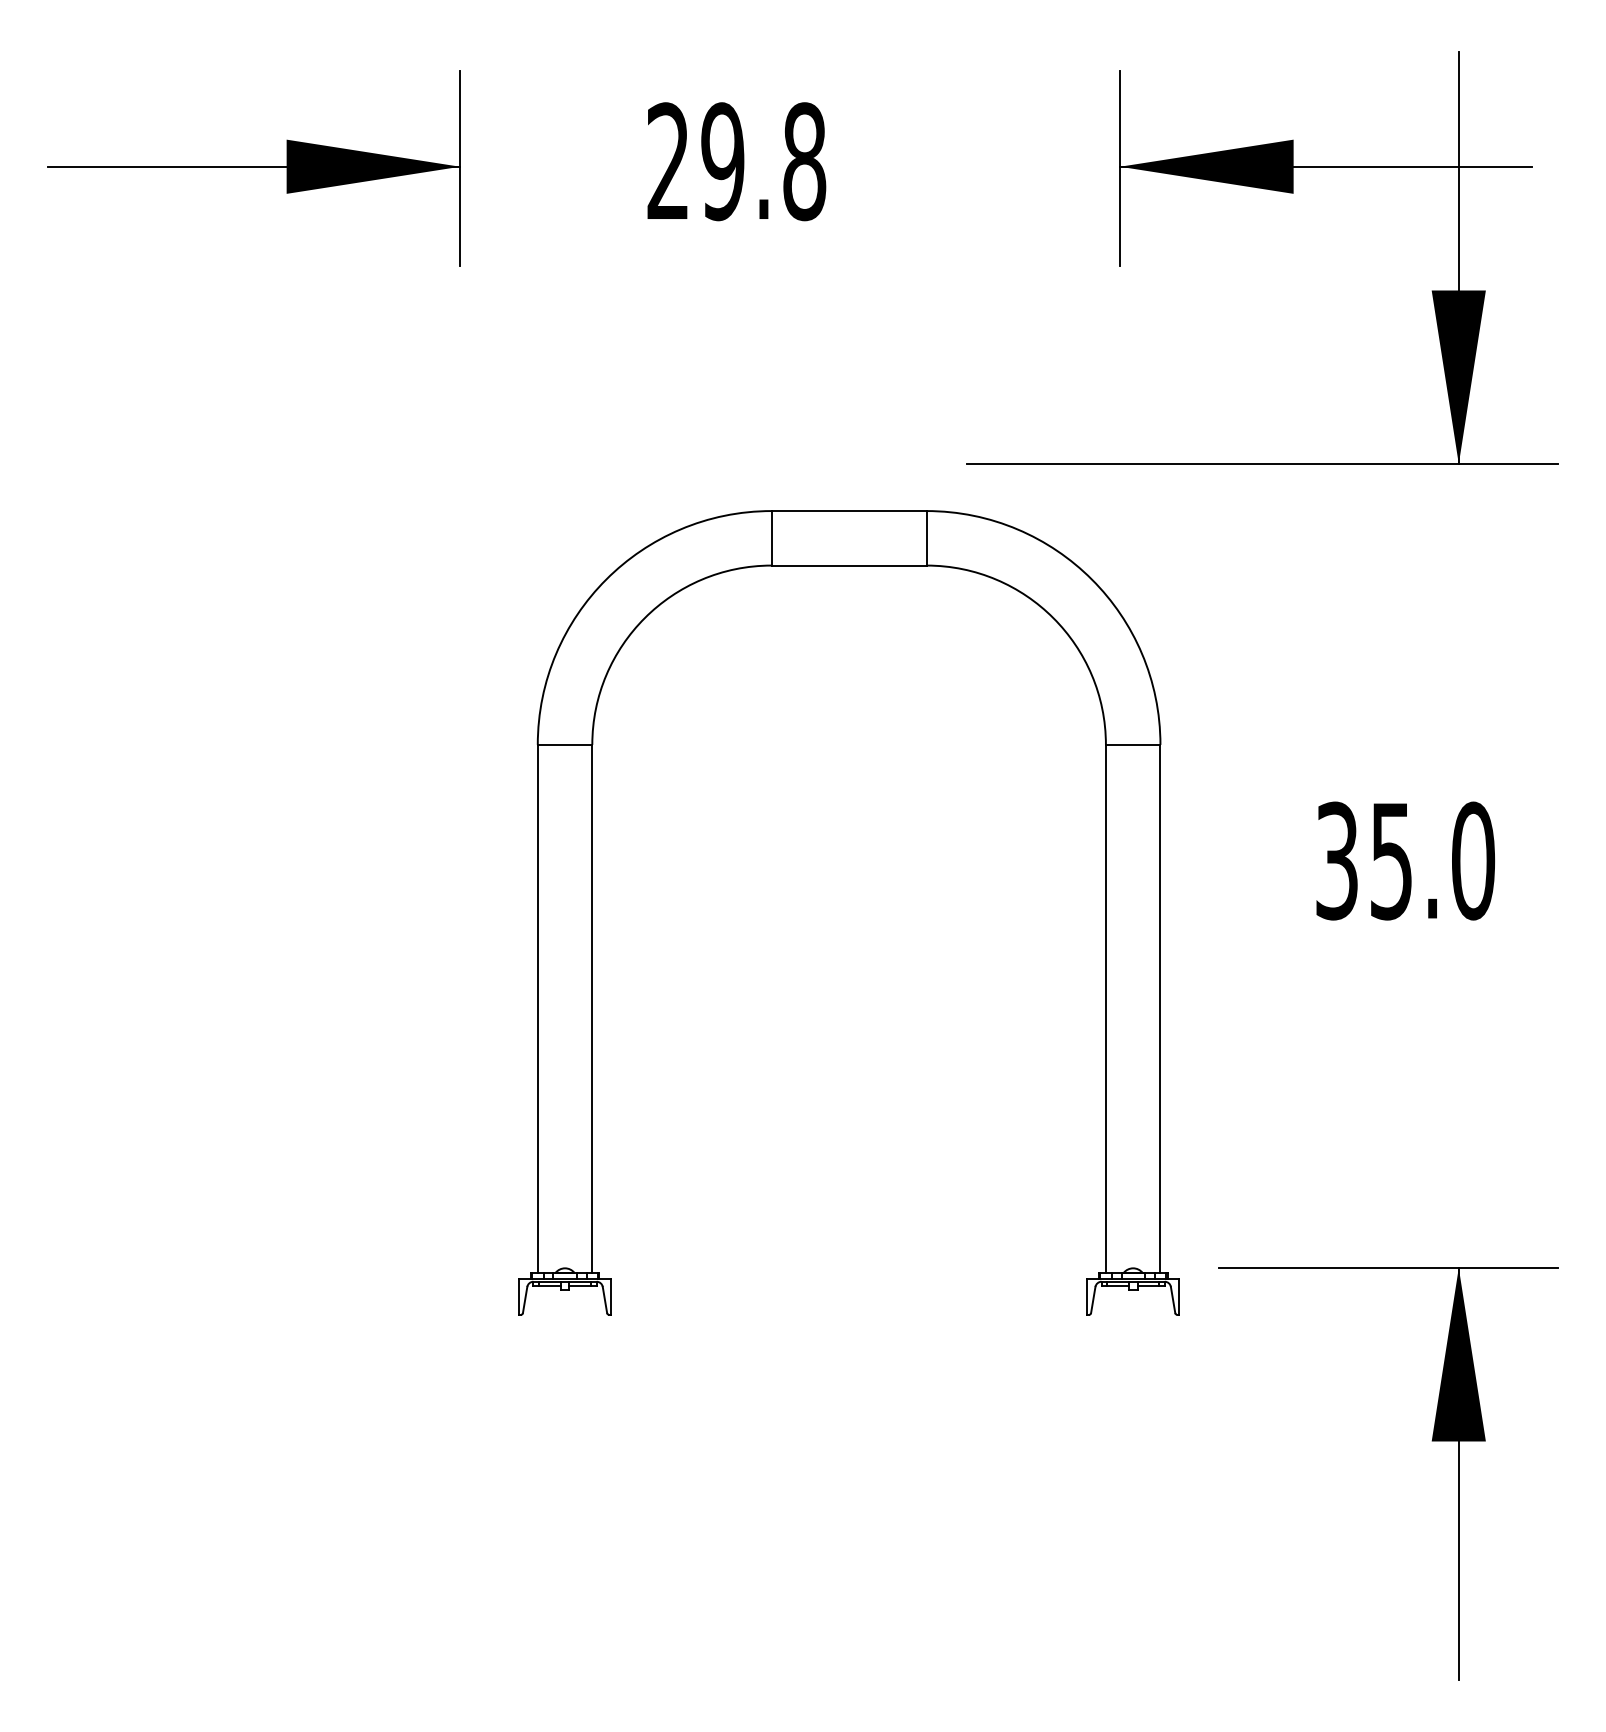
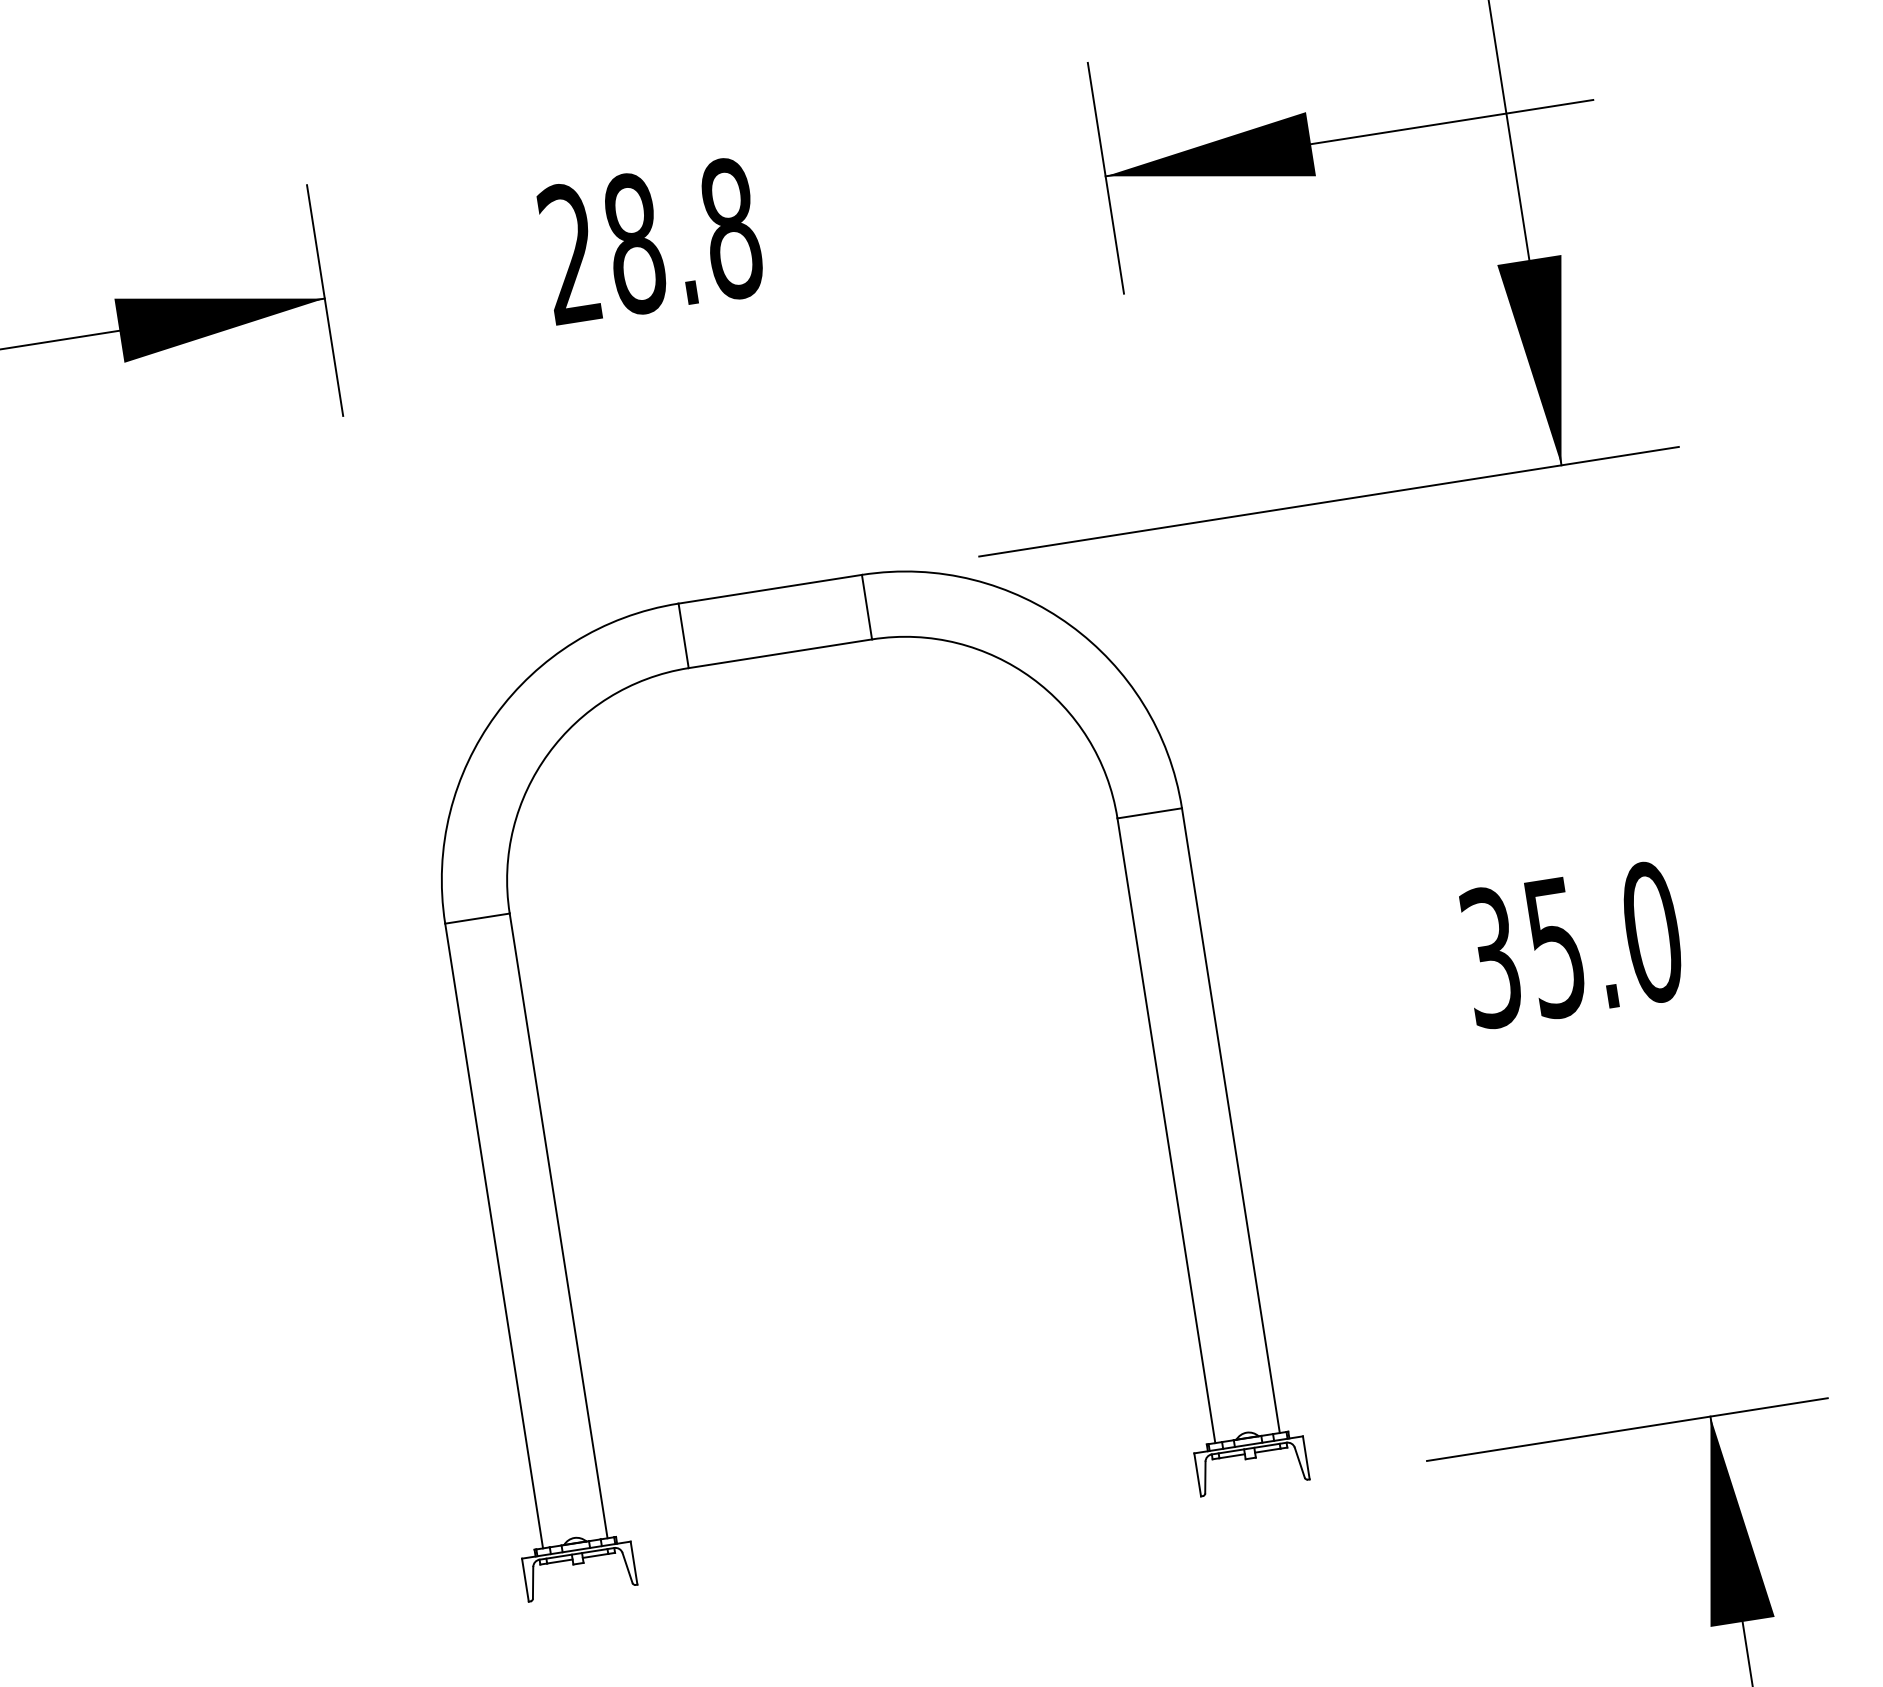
text: (722, 161) -> (634, 243), 29.8 -> 28.8
part: (592, 912) -> (541, 1111), moved

